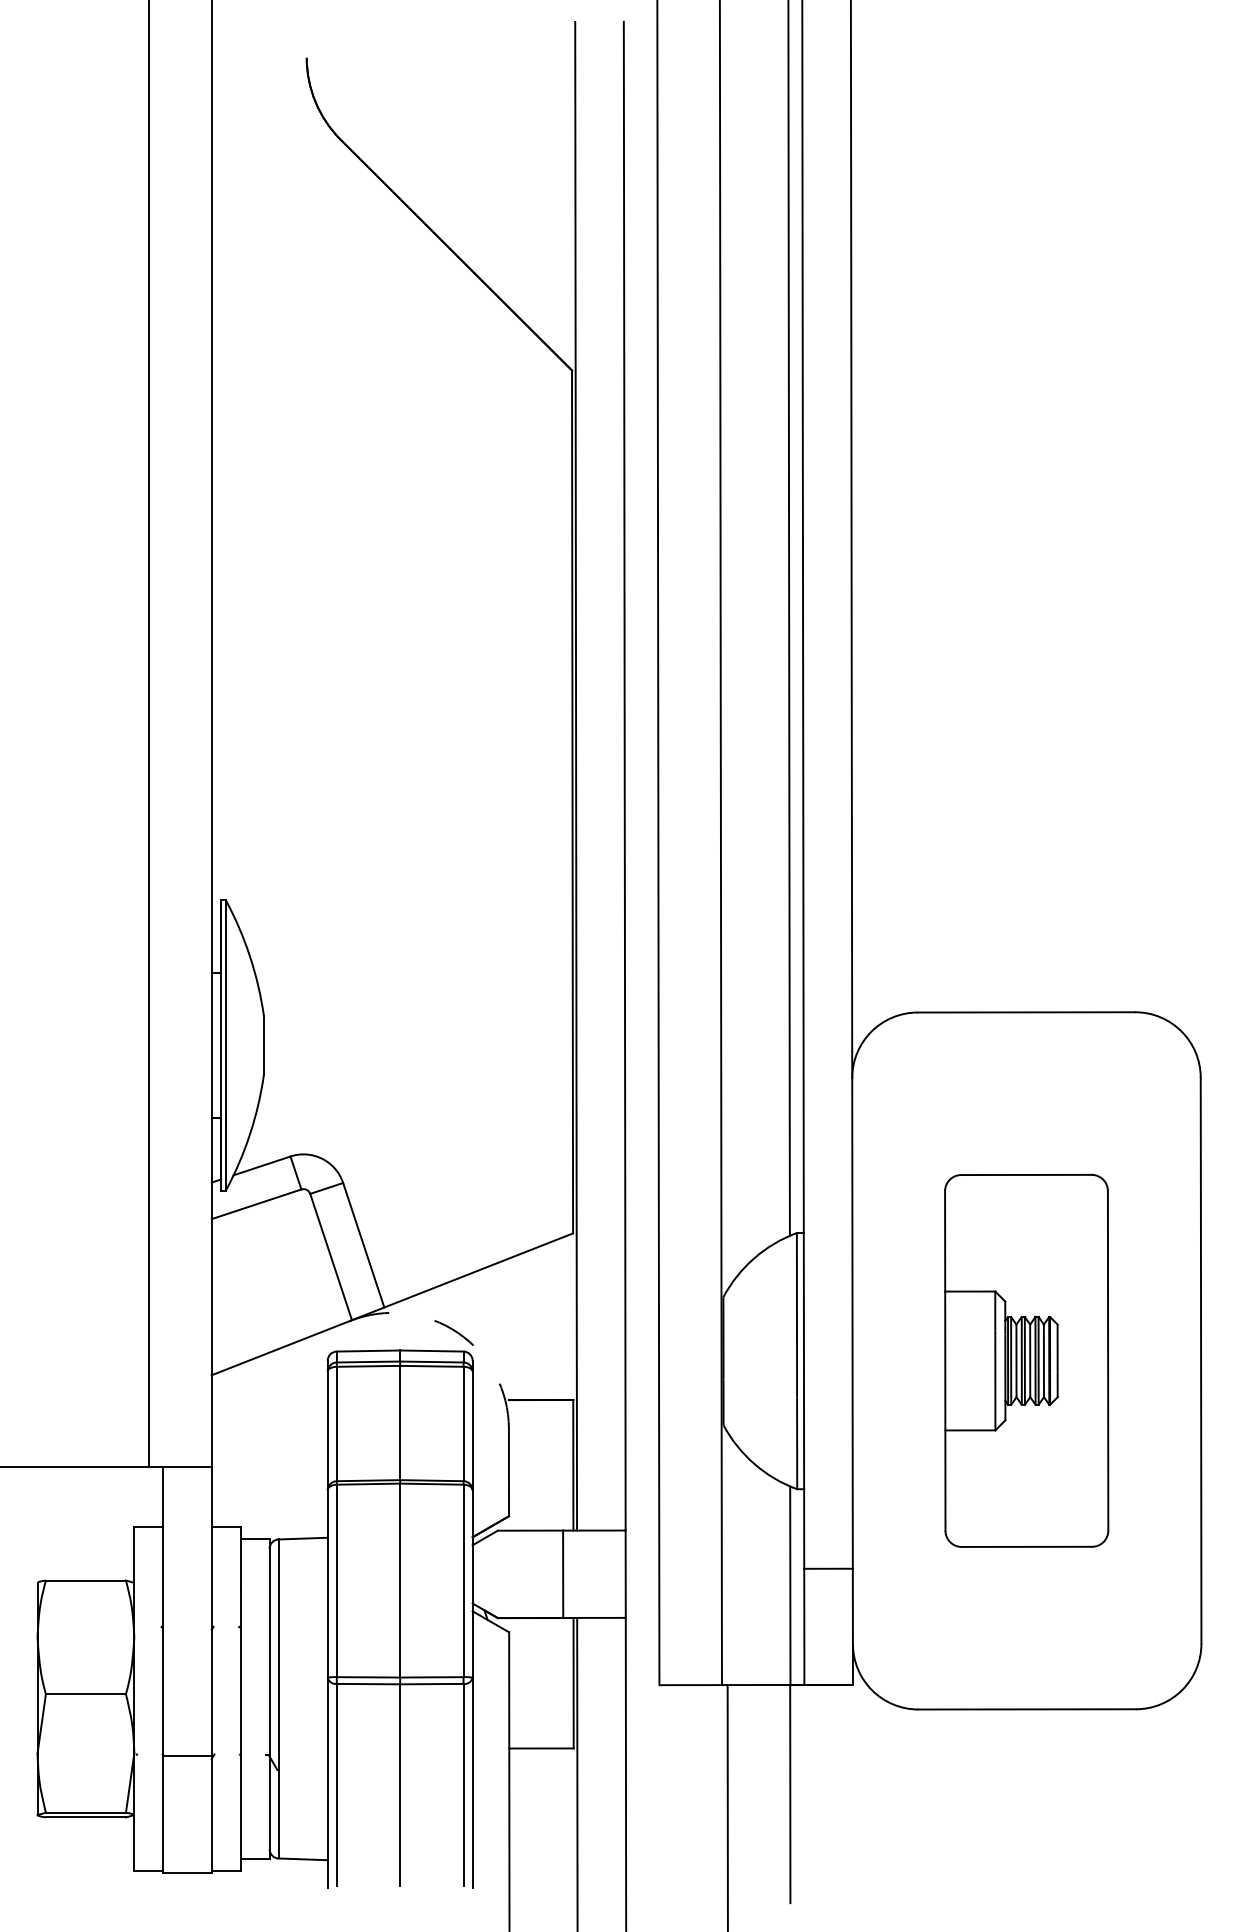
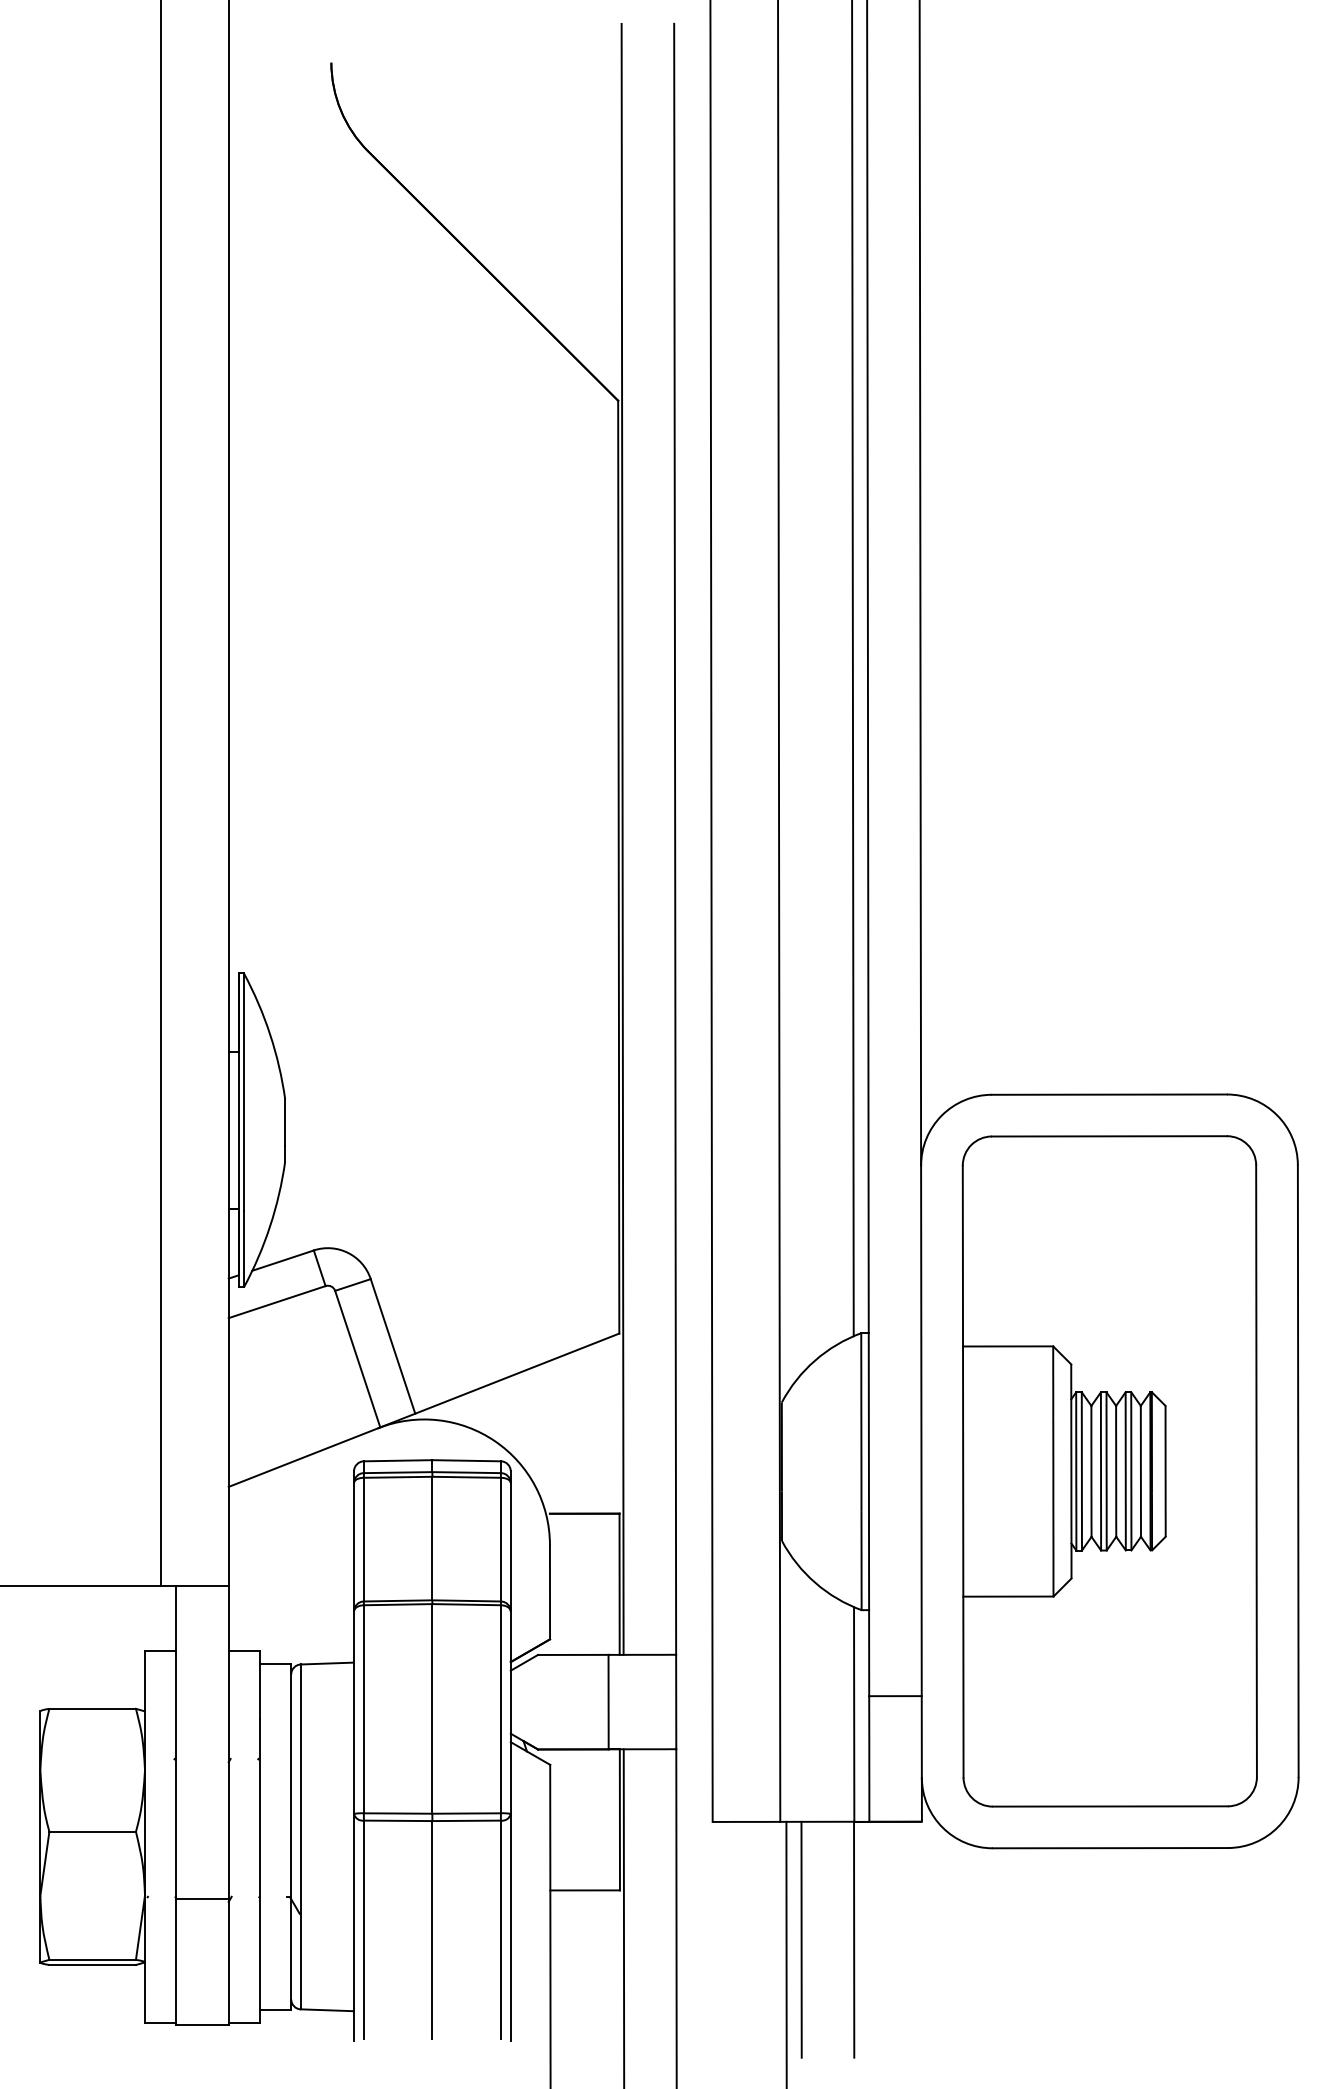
arc: (458, 1333) -> (495, 1441), dashed -> solid
part: (1026, 1360) -> (1109, 1471), size x1.67
line: (741, 1793) -> (801, 1939), added

